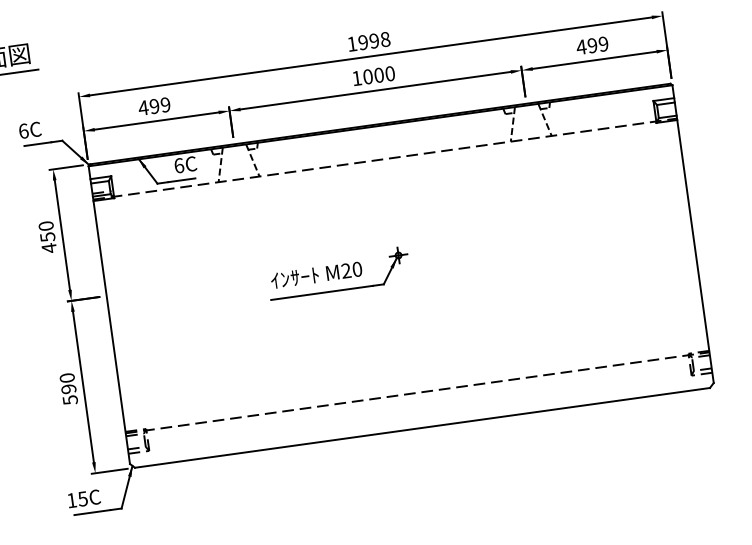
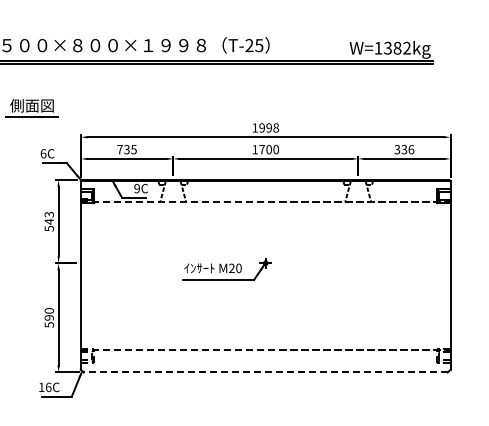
text: (592, 45) -> (404, 149), 499 -> 336
text: (368, 76) -> (262, 149), 1000 -> 1700
text: (153, 106) -> (126, 149), 499 -> 735
text: (179, 165) -> (137, 188), 6C -> 9C
text: (47, 236) -> (49, 221), 450 -> 543
line: (422, 427) -> (265, 372), solid -> dashed
text: (82, 497) -> (48, 386), 15C -> 16C

